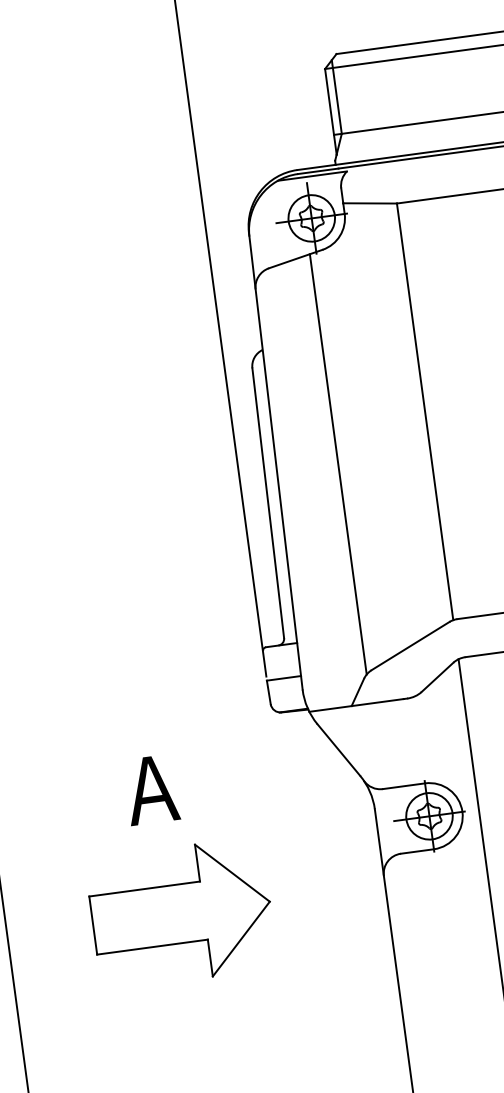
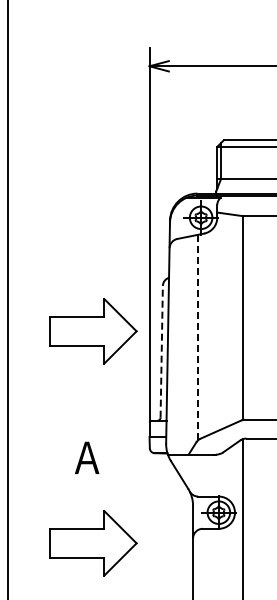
line: (337, 464) -> (197, 337), solid -> dashed
part: (123, 480) -> (93, 331), added
line: (267, 502) -> (161, 351), solid -> dashed
text: (152, 788) -> (87, 457), moved

